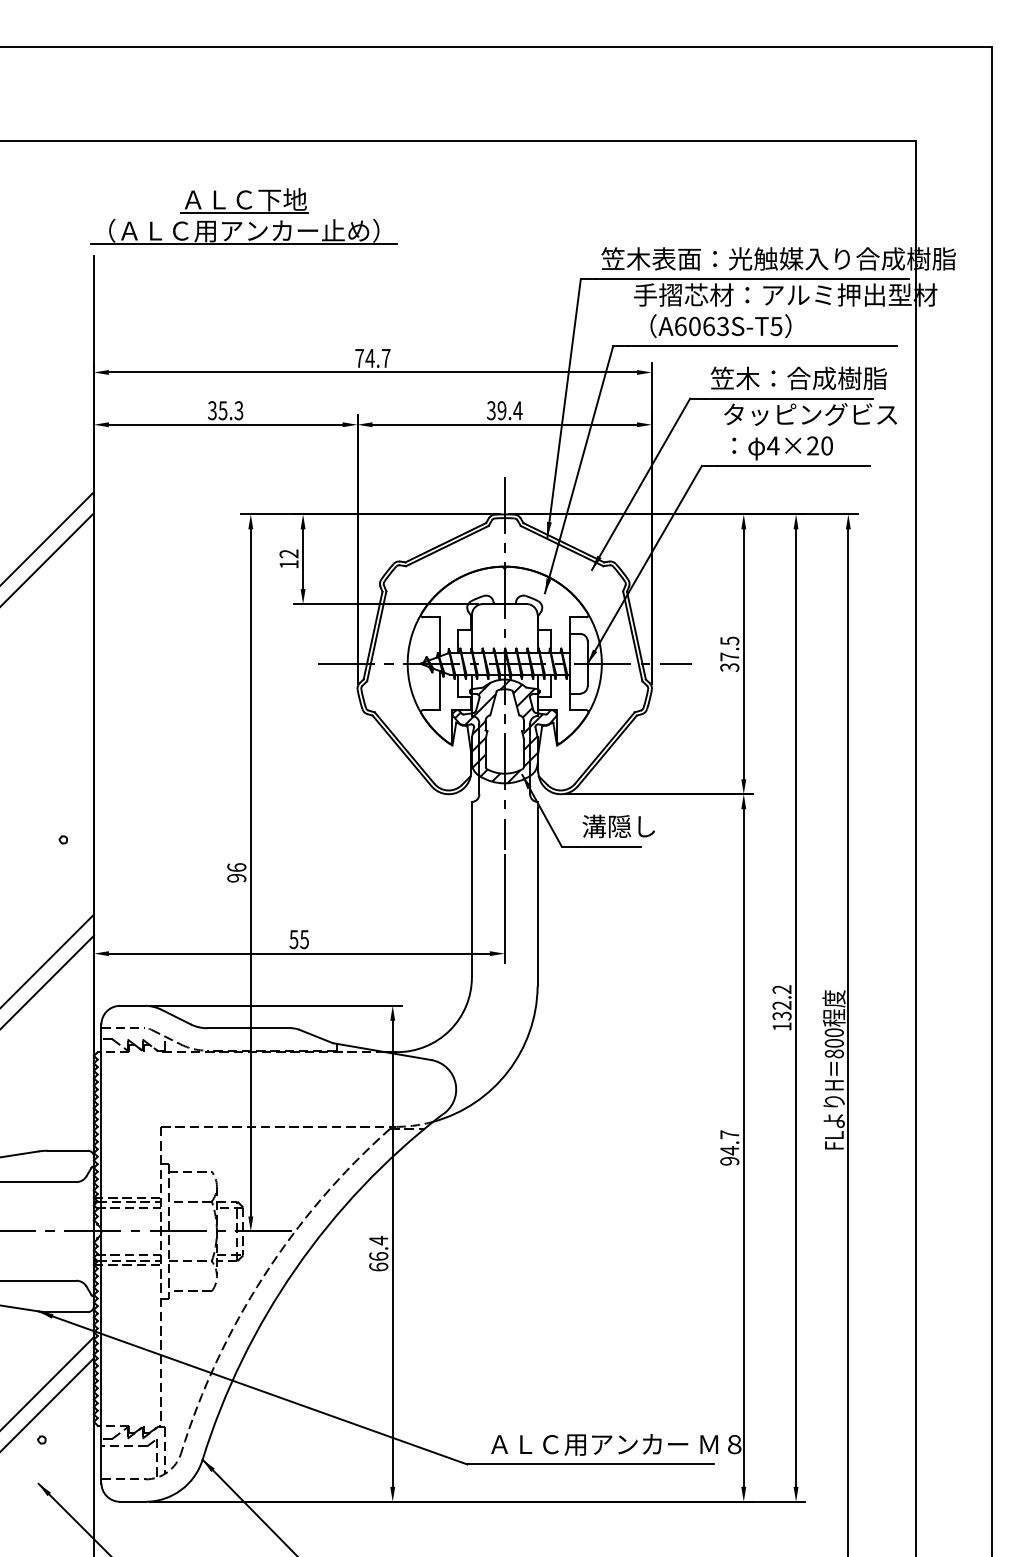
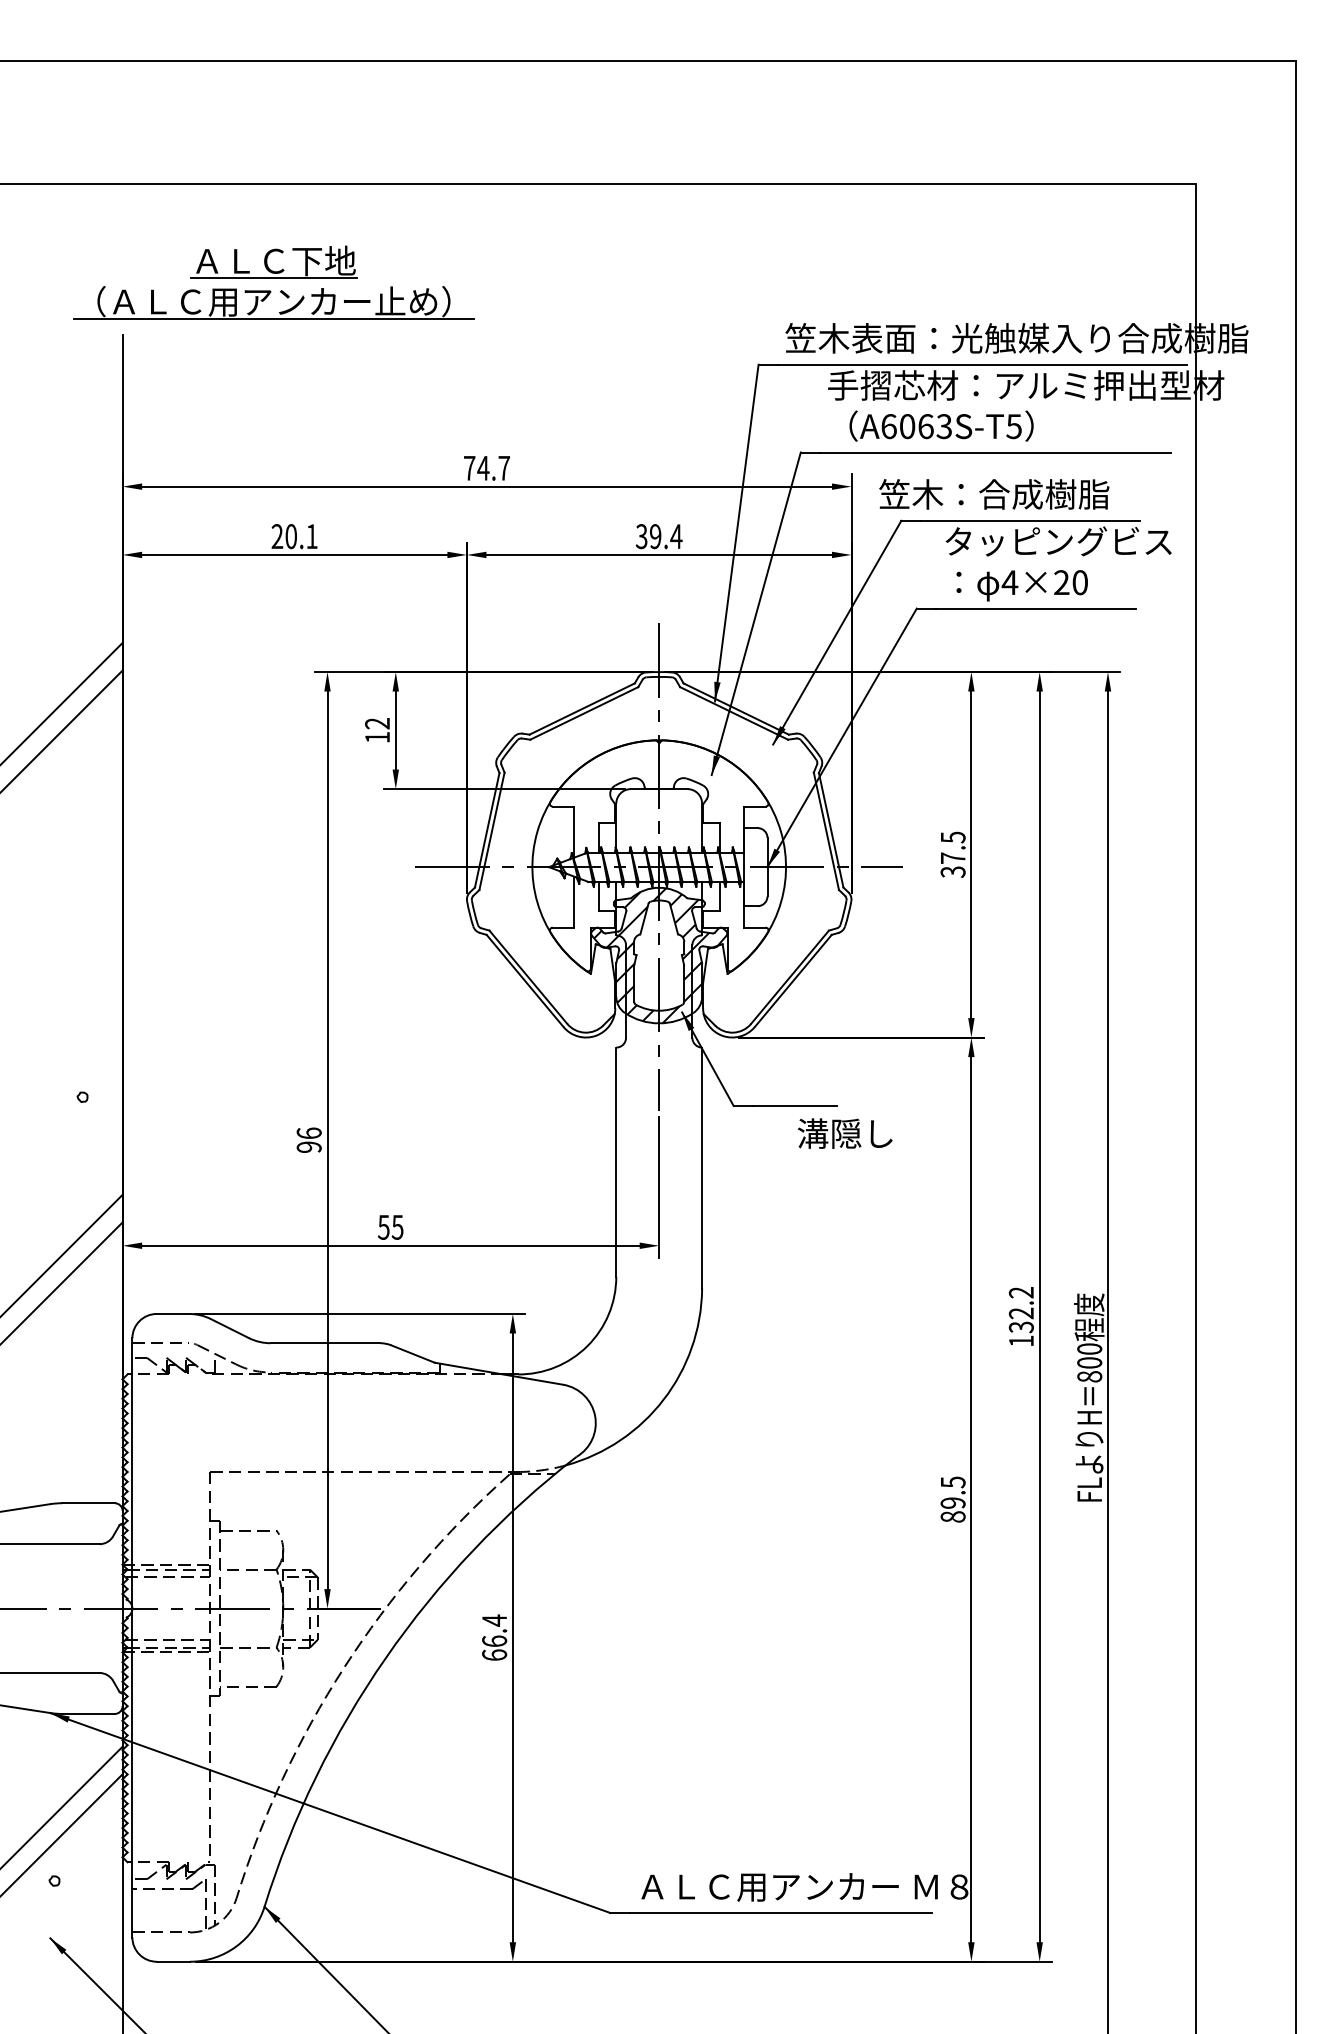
part: (243, 216) -> (273, 282), moved
text: (798, 378) -> (994, 494), moved
text: (225, 410) -> (294, 536), 35.3 -> 20.1
text: (618, 826) -> (844, 1133), moved
text: (729, 1147) -> (952, 1499), 94.7 -> 89.5

